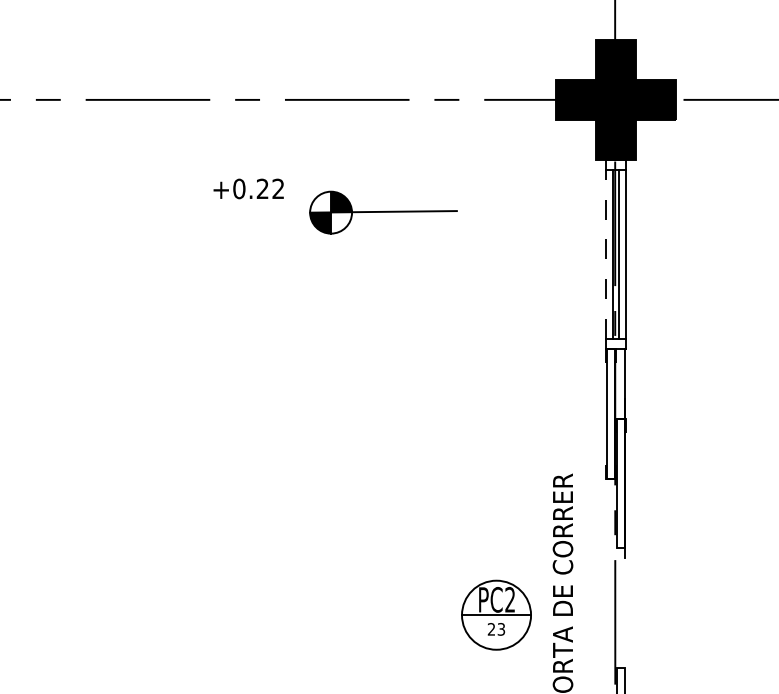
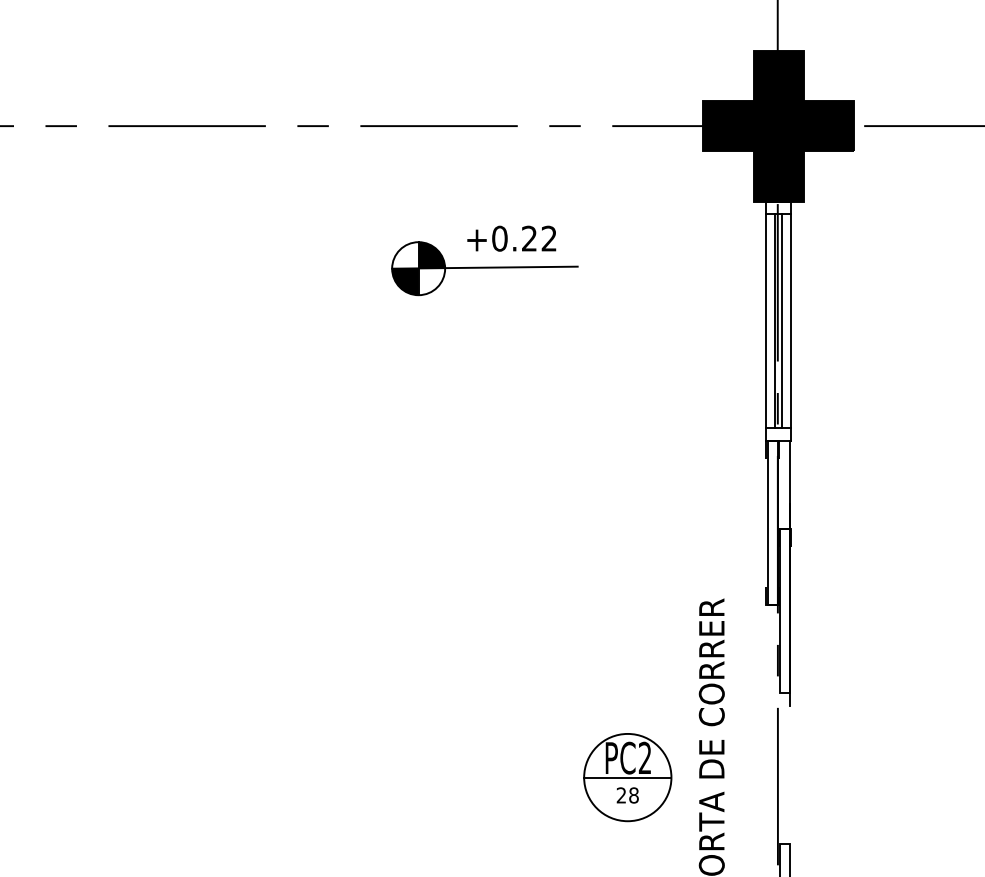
text: (248, 188) -> (511, 238), moved
line: (606, 254) -> (766, 321), dashed -> solid
text: (501, 629) -> (634, 795), 23 -> 28

